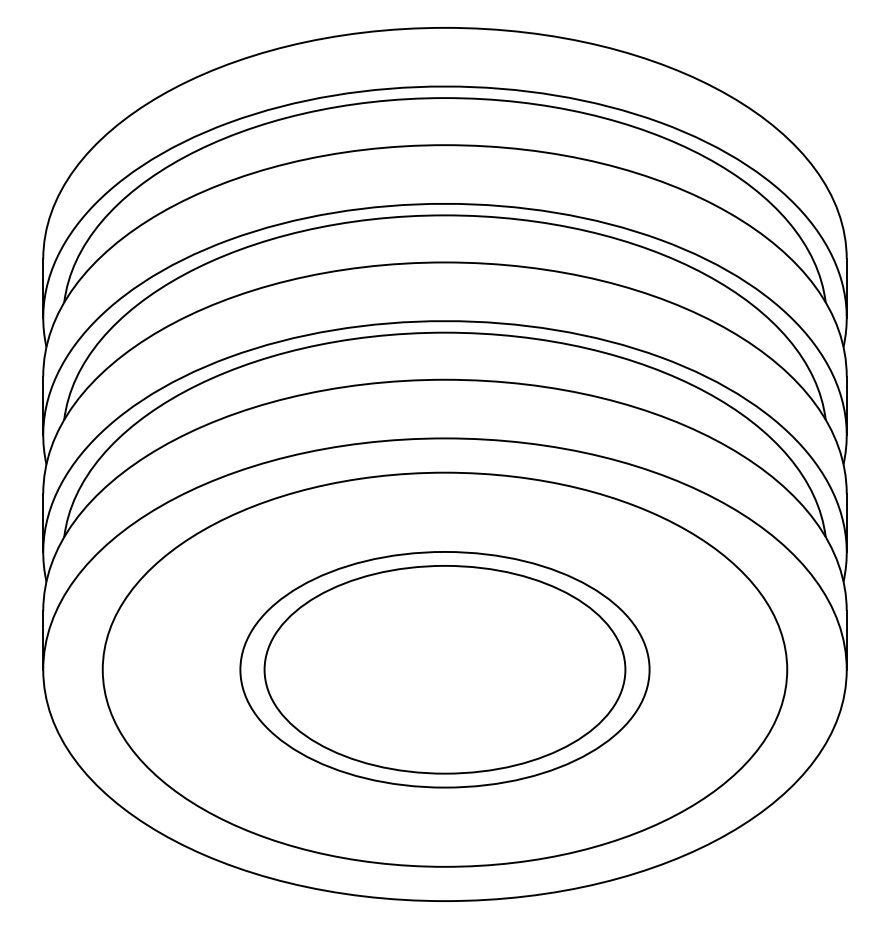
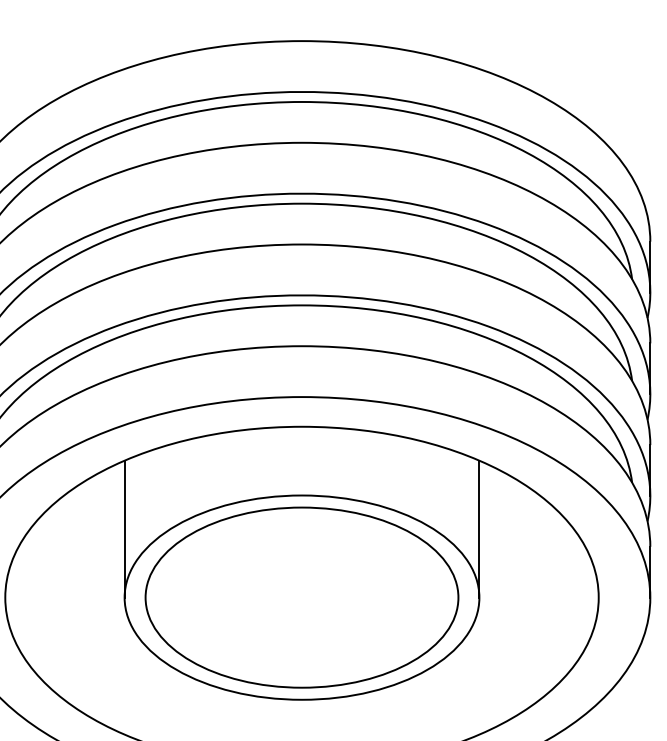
line: (240, 590) -> (124, 528), added
line: (649, 590) -> (479, 528), added

